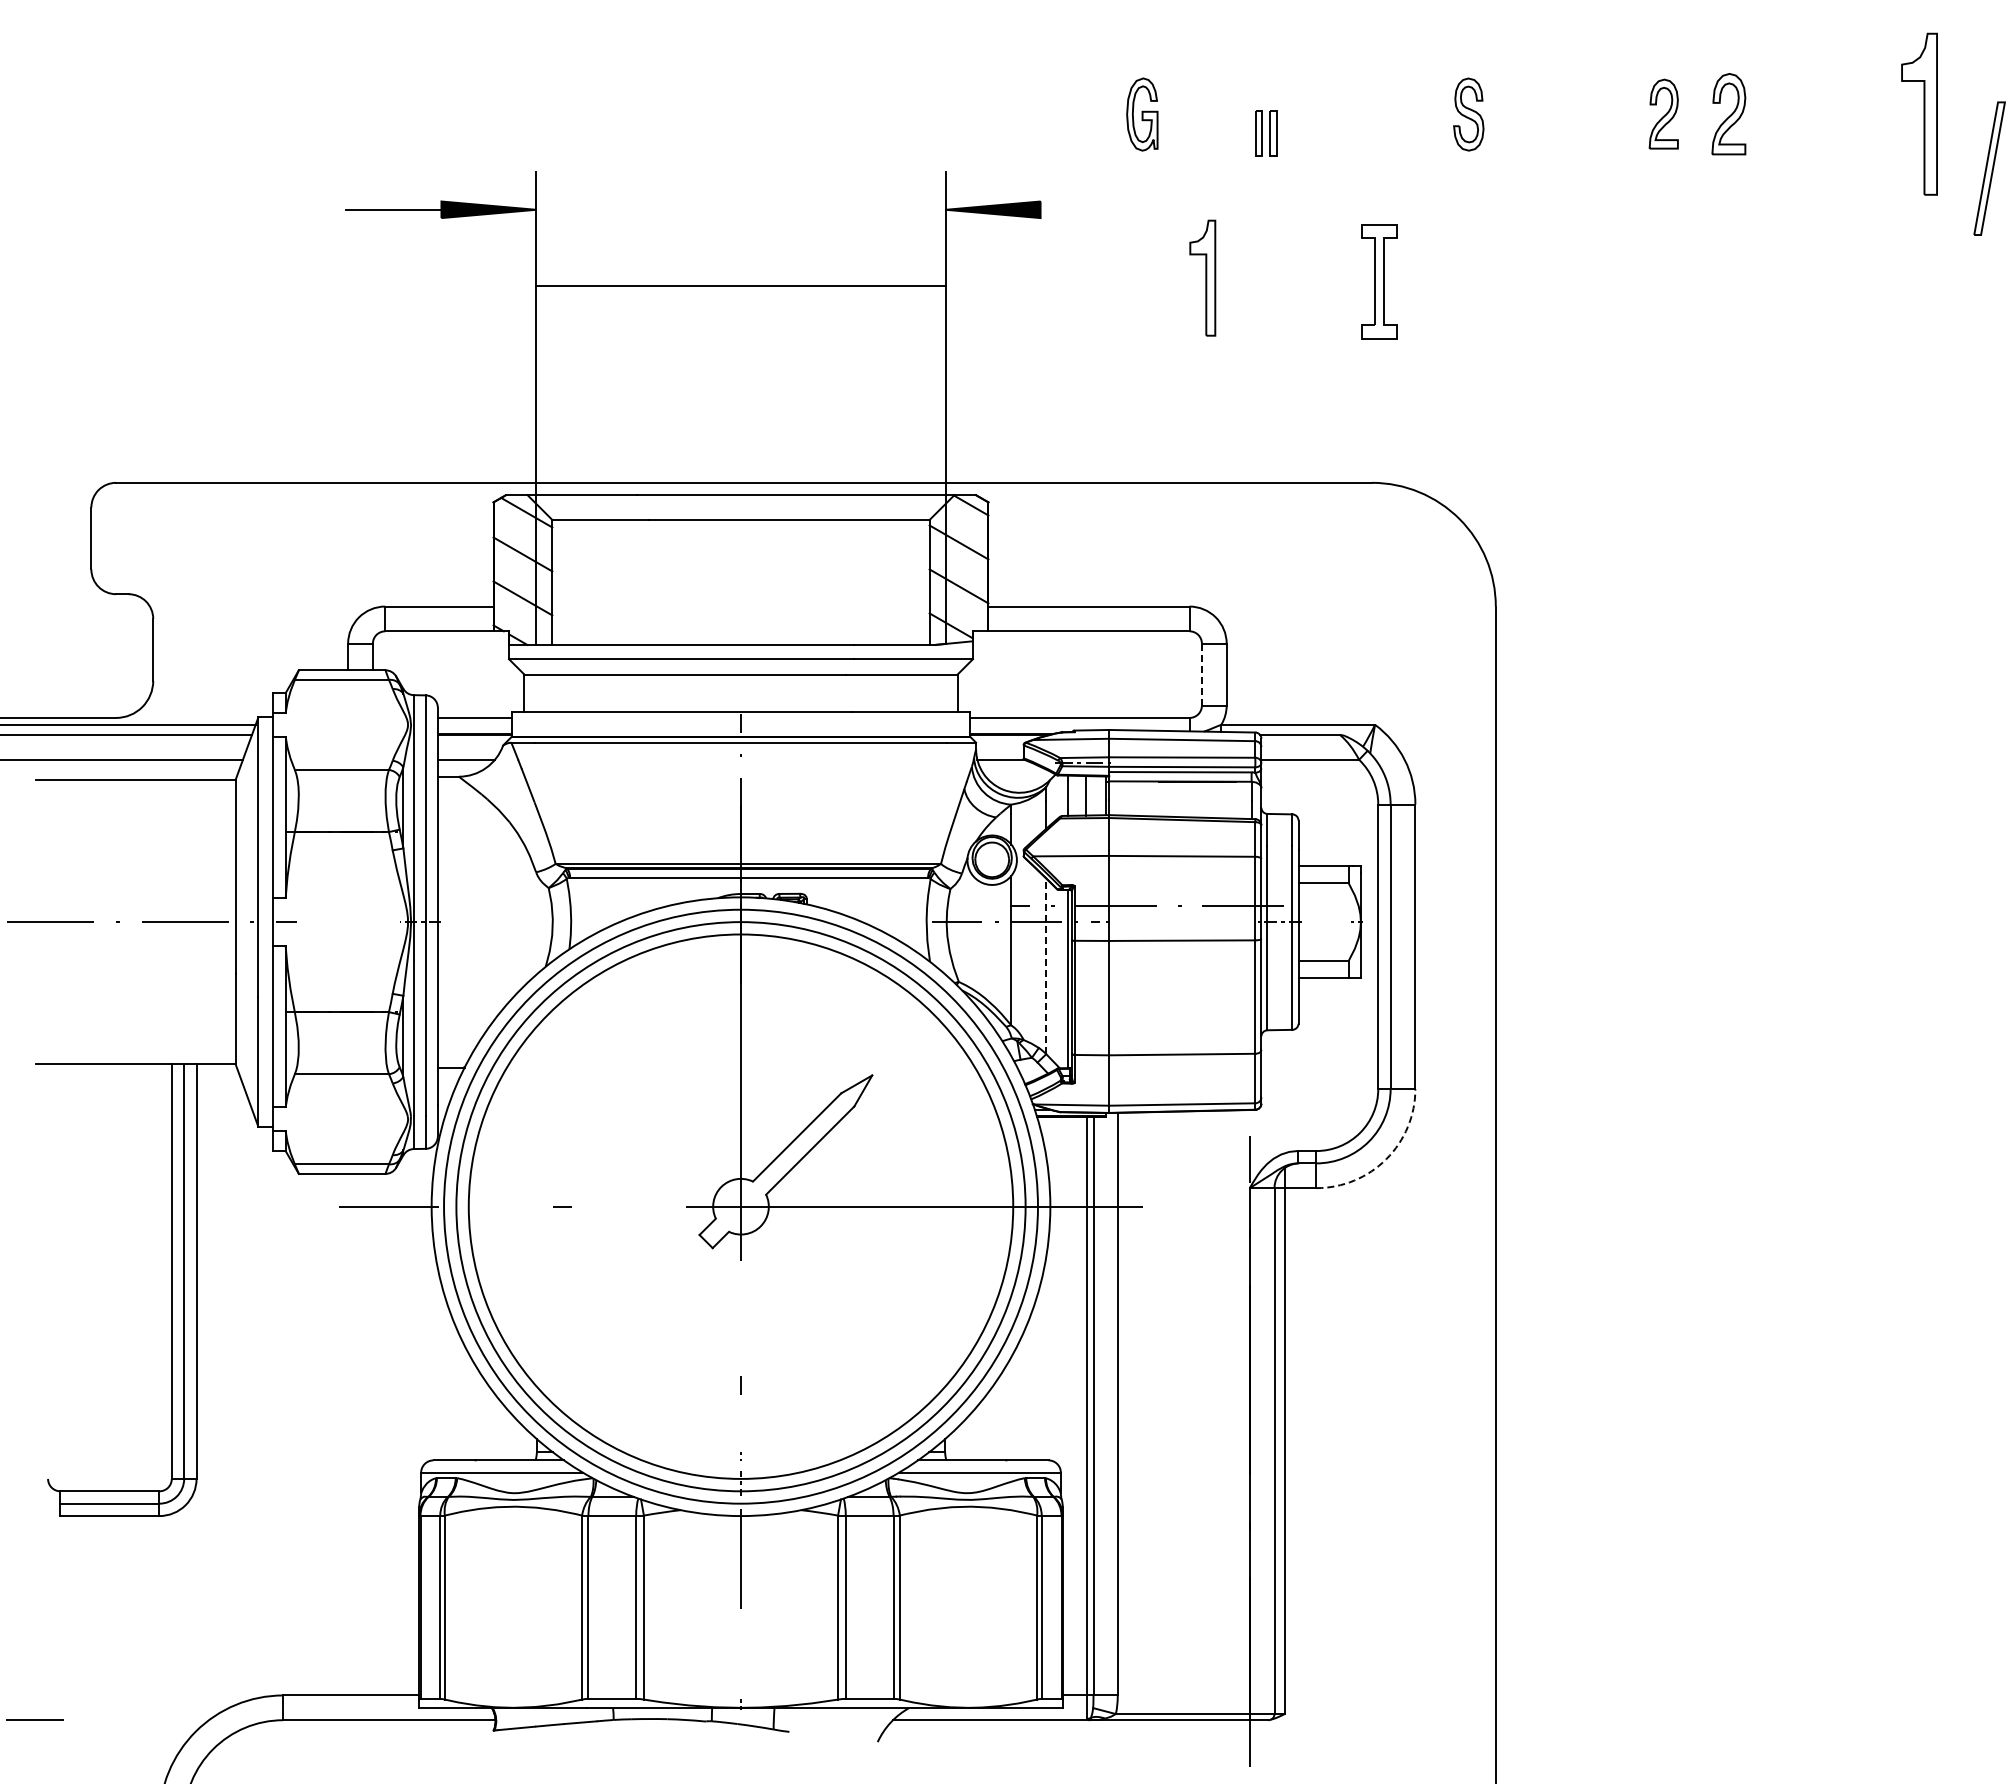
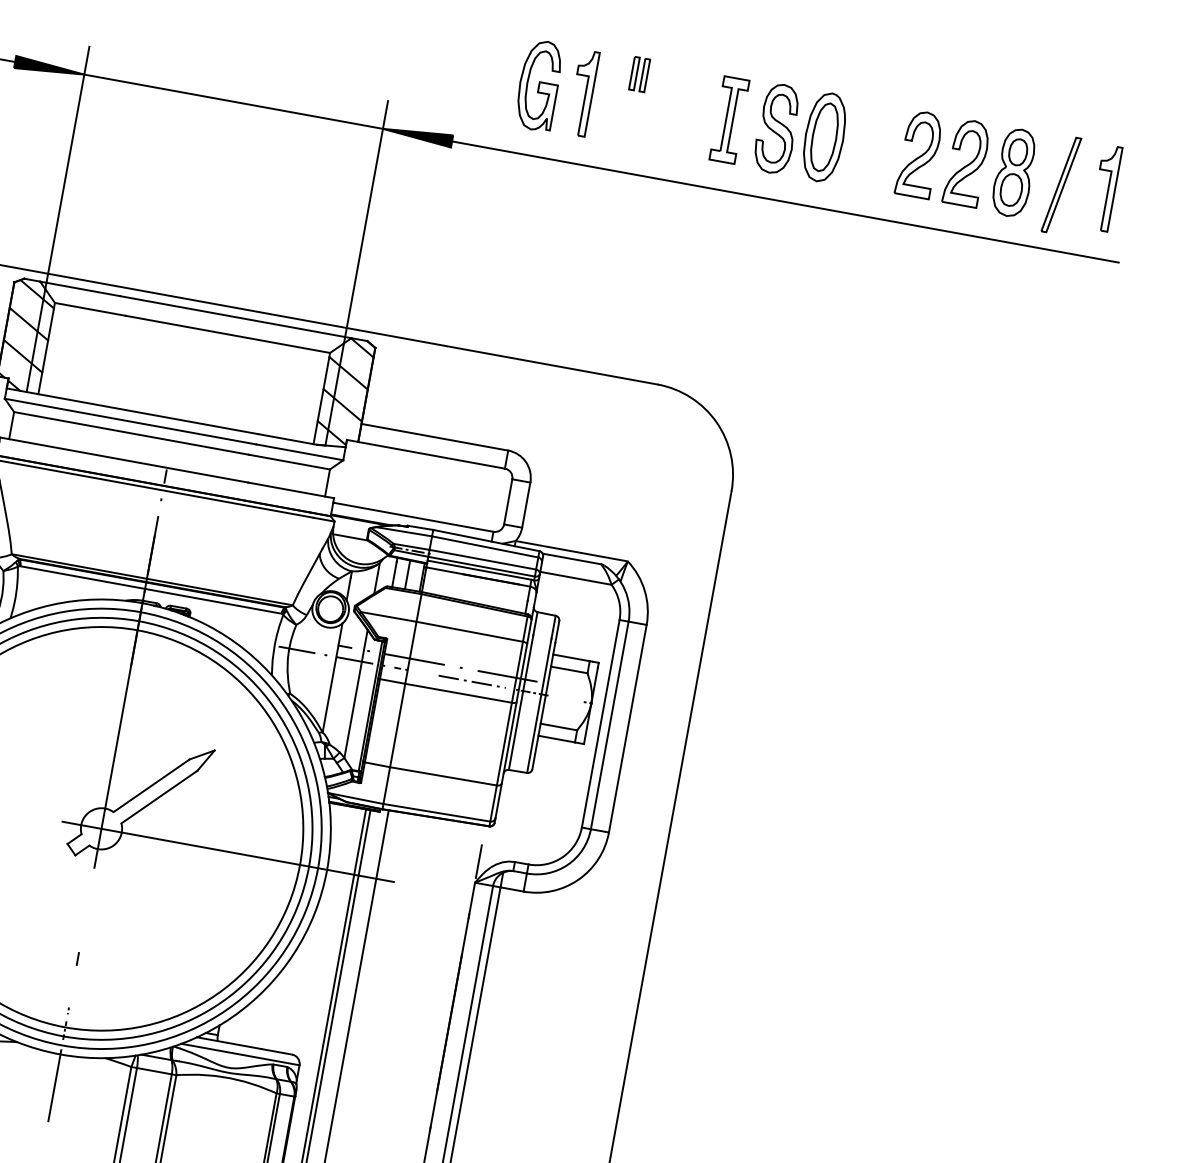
part: (1663, 113) -> (919, 153), size x1.67
part: (1728, 113) -> (966, 162), size x1.43
part: (1919, 113) -> (1105, 187), size x0.71
part: (1142, 114) -> (539, 85), size x1.67
part: (1468, 114) -> (776, 128), size x1.67
part: (1533, 114) -> (824, 137), added
part: (1794, 115) -> (1014, 172), added
part: (1266, 133) -> (639, 74), moved
part: (1989, 168) -> (1061, 184), moved
line: (1497, 209) -> (785, 201), added
part: (1202, 277) -> (583, 92), moved
part: (1379, 281) -> (729, 120), moved
line: (740, 285) -> (233, 101), moved
line: (1201, 674) -> (507, 501), dashed -> solid
line: (1197, 921) -> (472, 681), added
line: (1046, 966) -> (356, 694), dashed -> solid
arc: (1386, 1159) -> (578, 879), dashed -> solid

